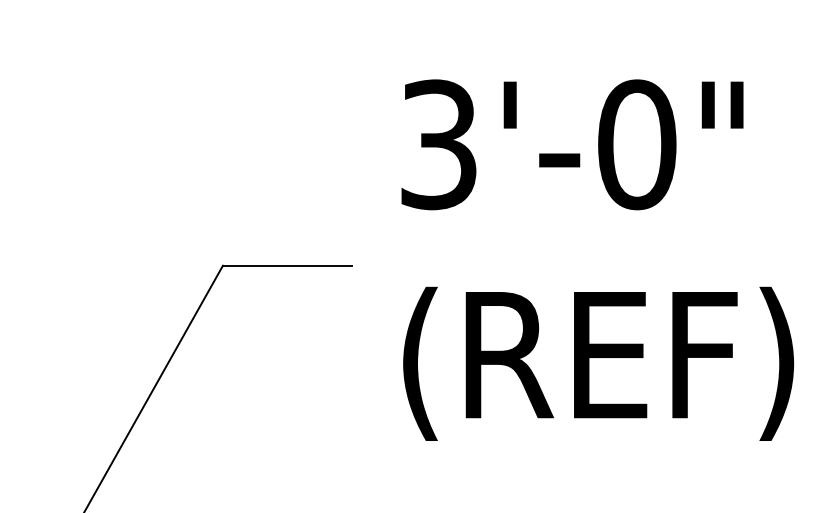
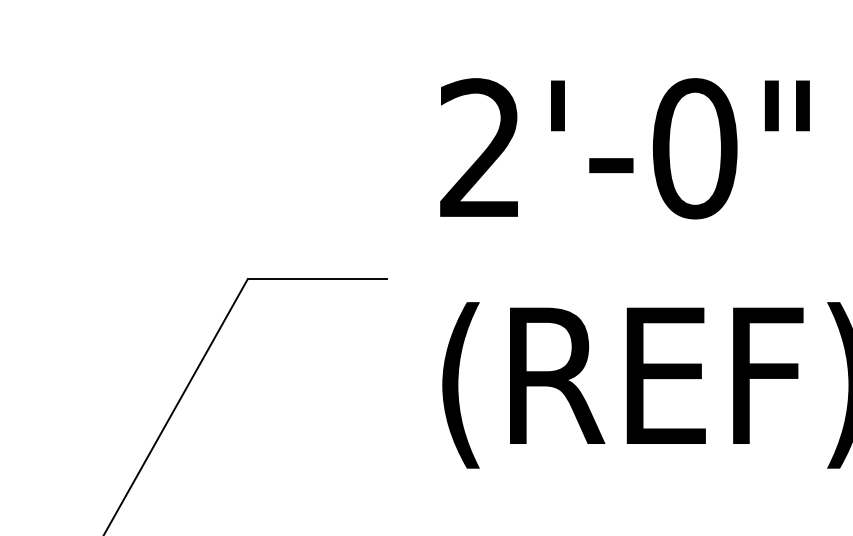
text: (438, 144) -> (480, 148), 3'-0" -> 2'-0"

